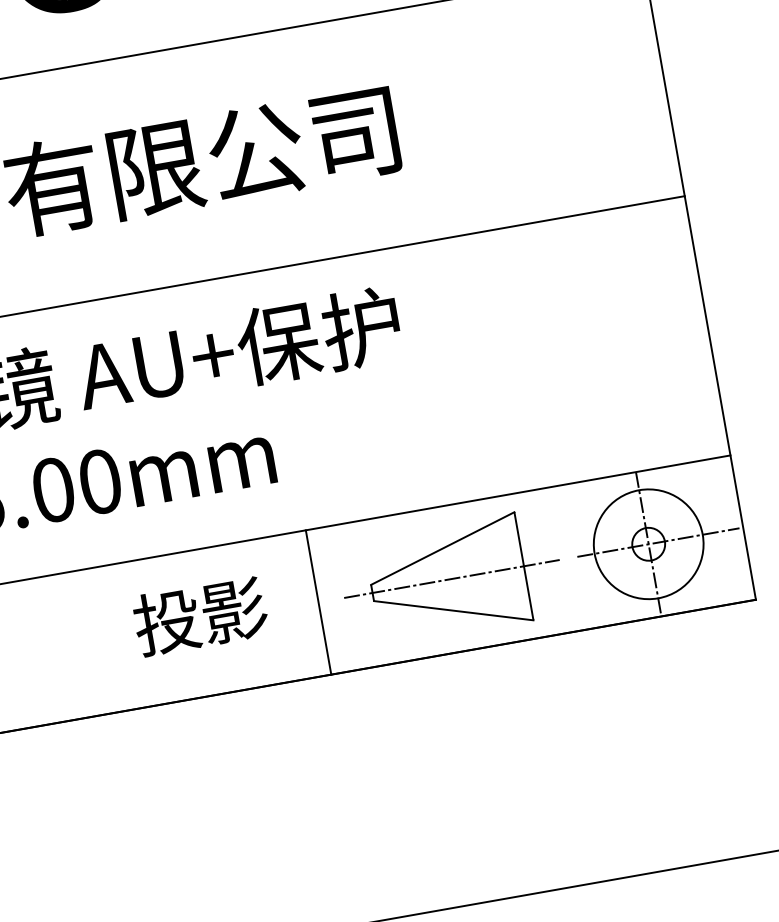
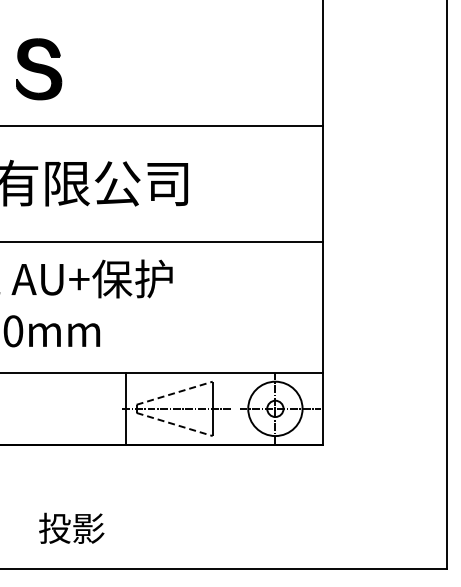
line: (442, 549) -> (174, 393), solid -> dashed
line: (318, 601) -> (126, 408), moved
line: (453, 610) -> (174, 424), solid -> dashed
text: (199, 614) -> (71, 527), moved

